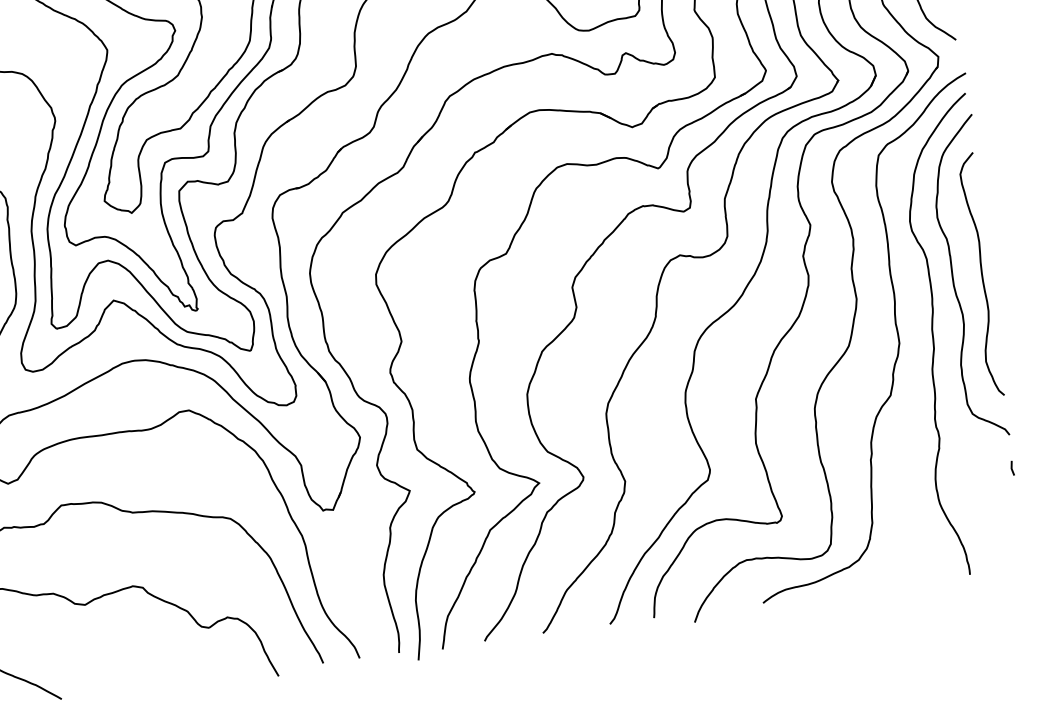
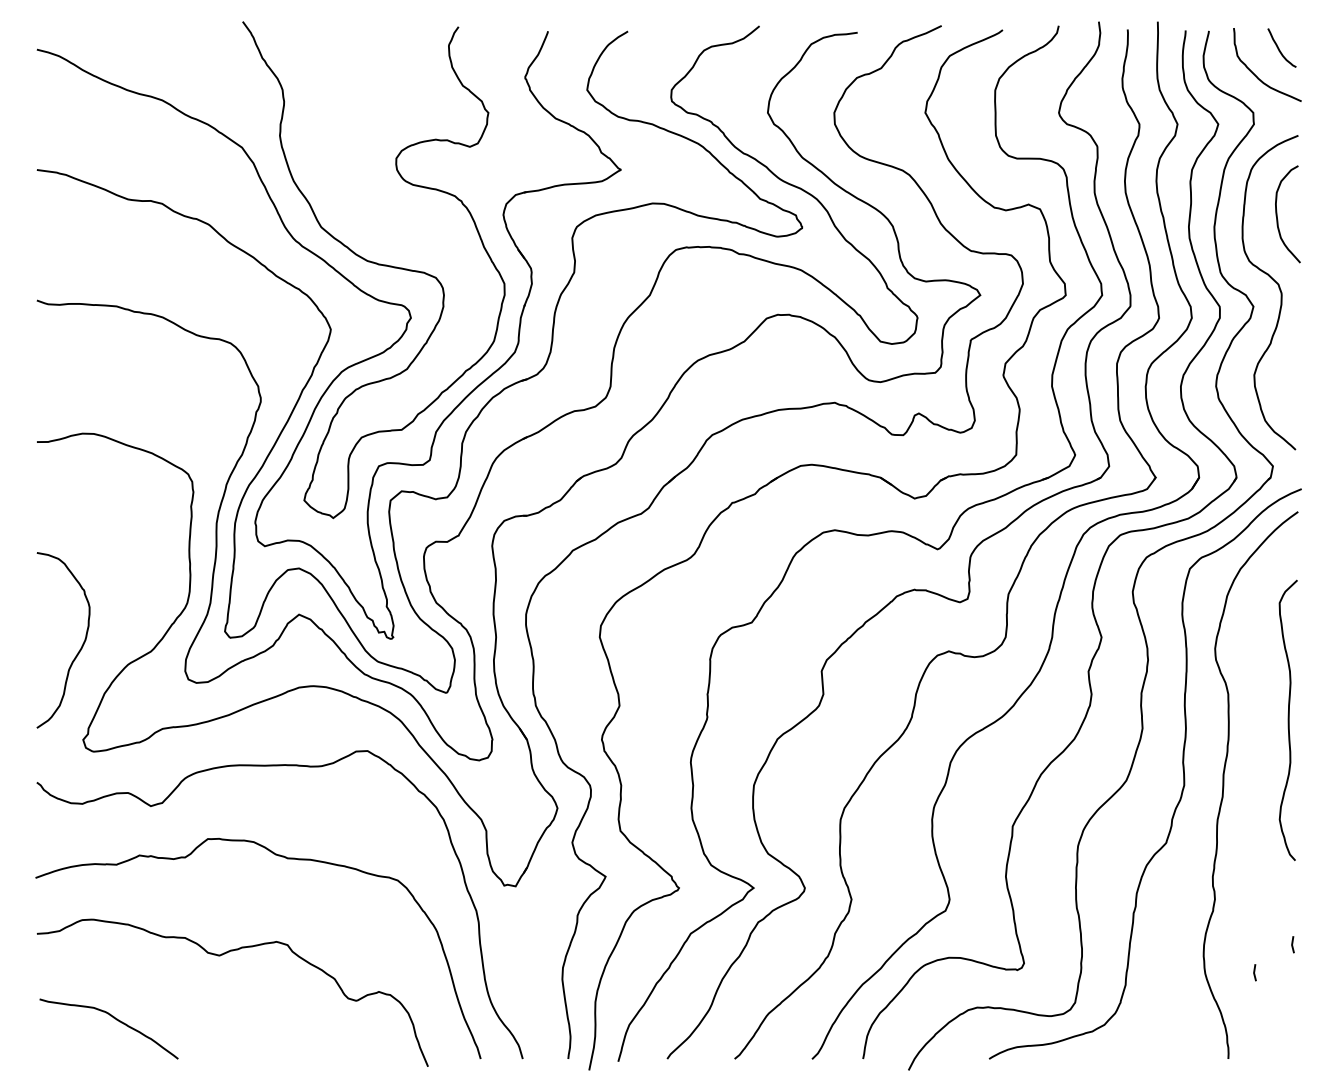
curve: (953, 279) -> (1255, 721), removed
line: (982, 496) -> (1254, 972), added

